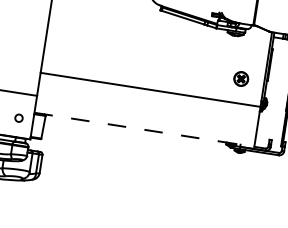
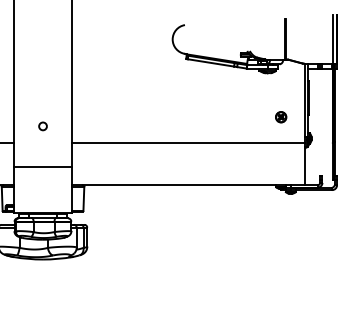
part: (241, 79) -> (281, 117), size x0.71
circle: (18, 118) -> (42, 126), moved
line: (144, 129) -> (188, 185), dashed -> solid

